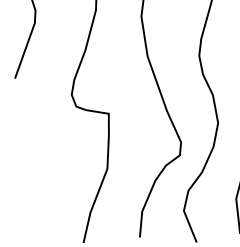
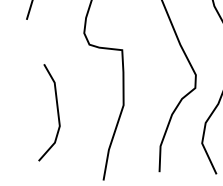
line: (40, 171) -> (56, 111), added

